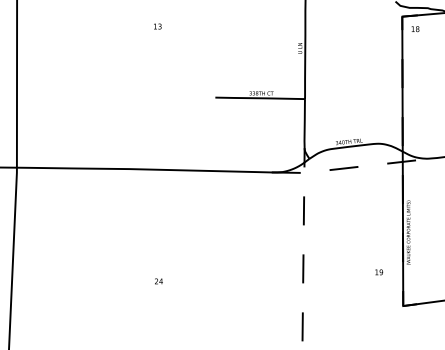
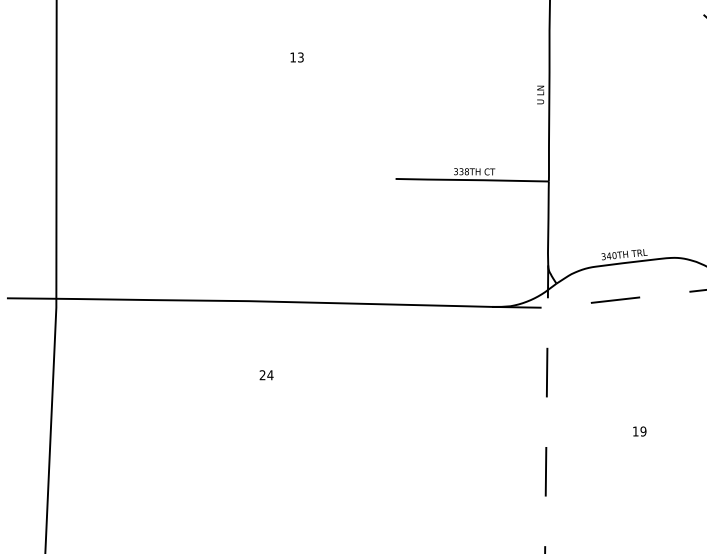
text: (379, 272) -> (640, 431), moved
text: (158, 281) -> (265, 375), moved

